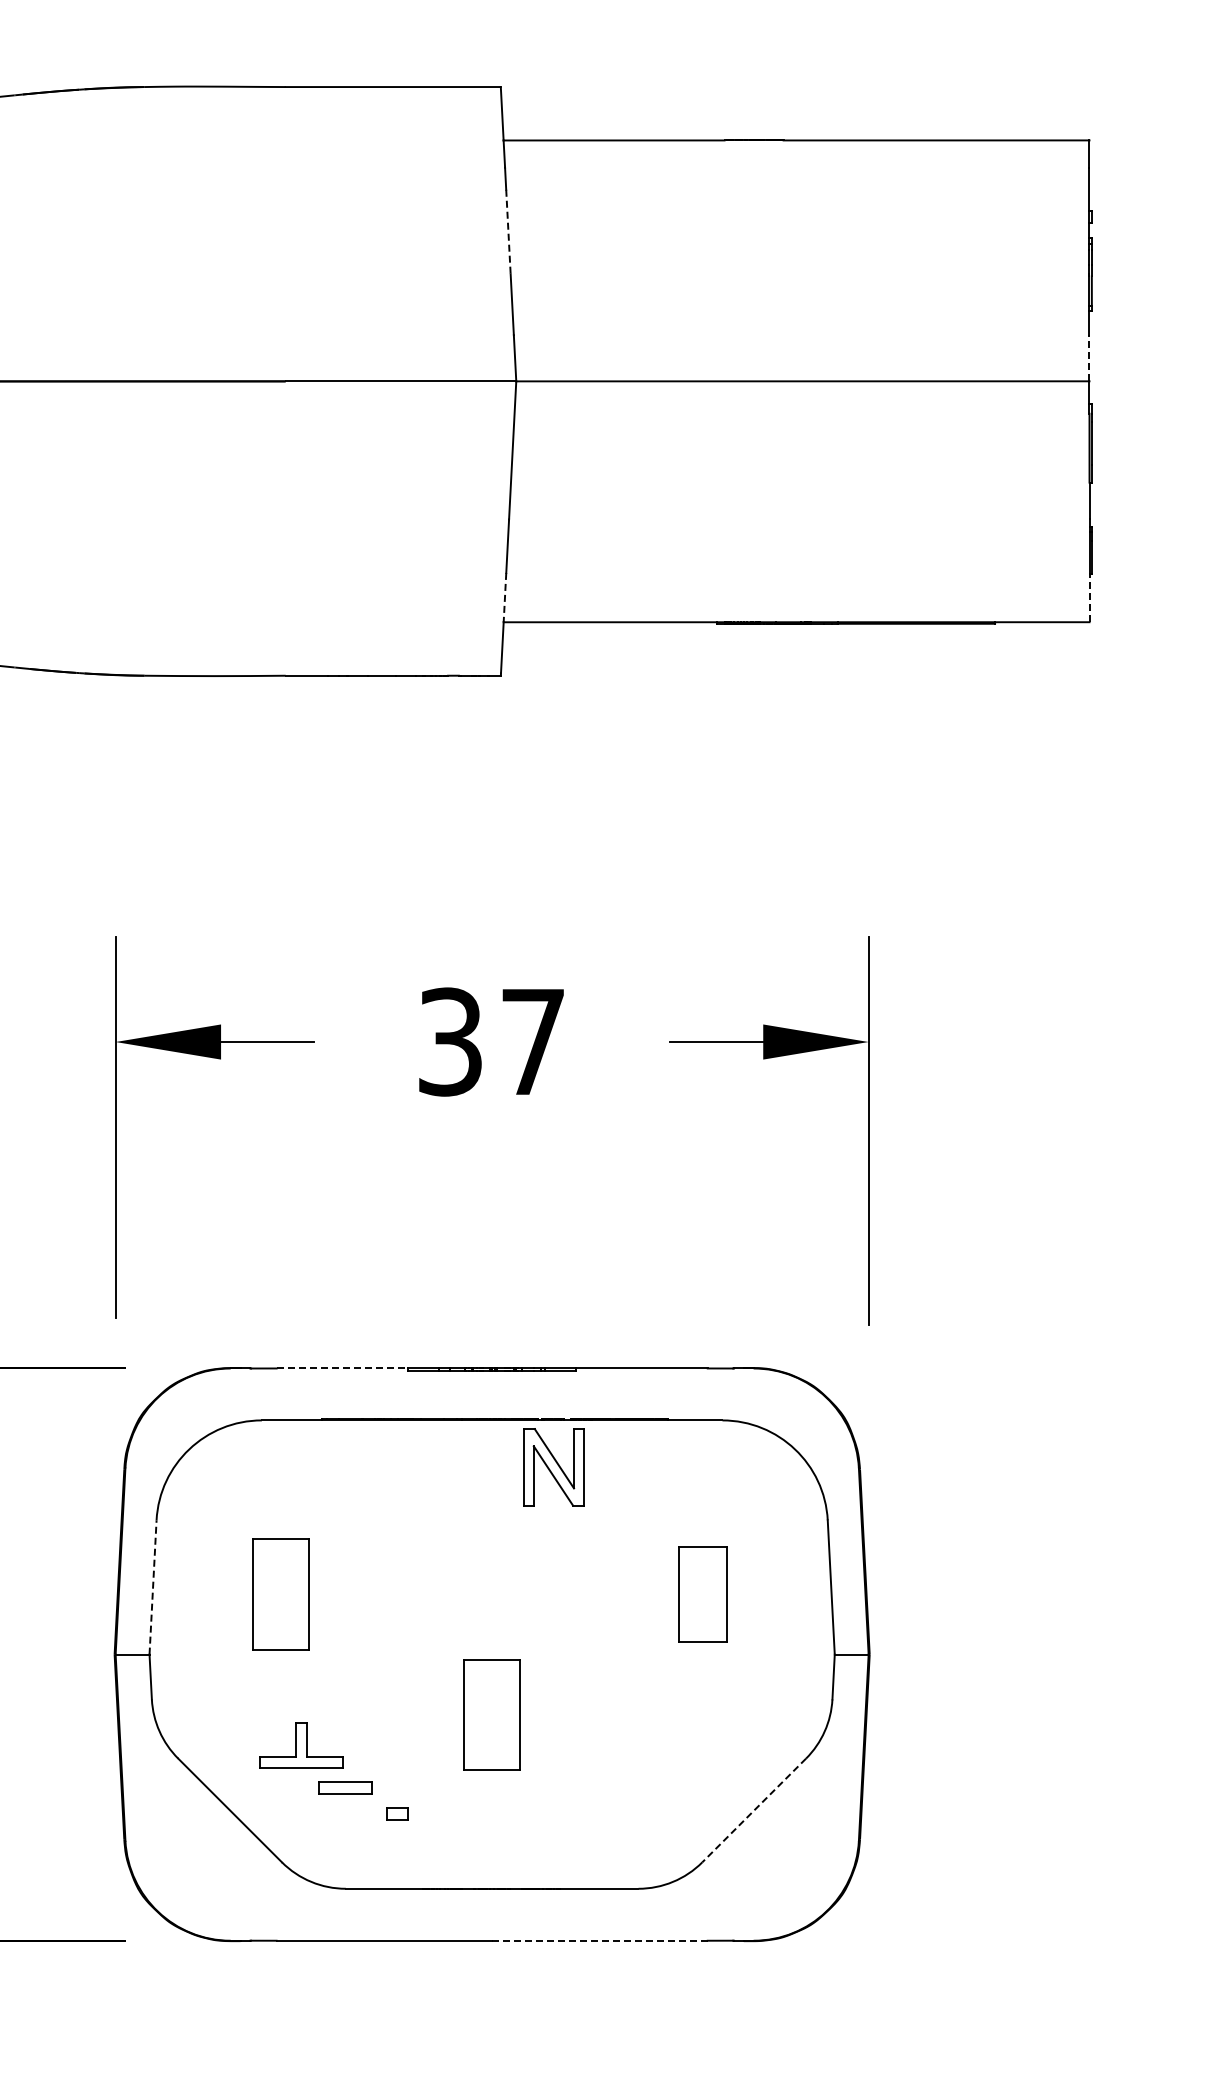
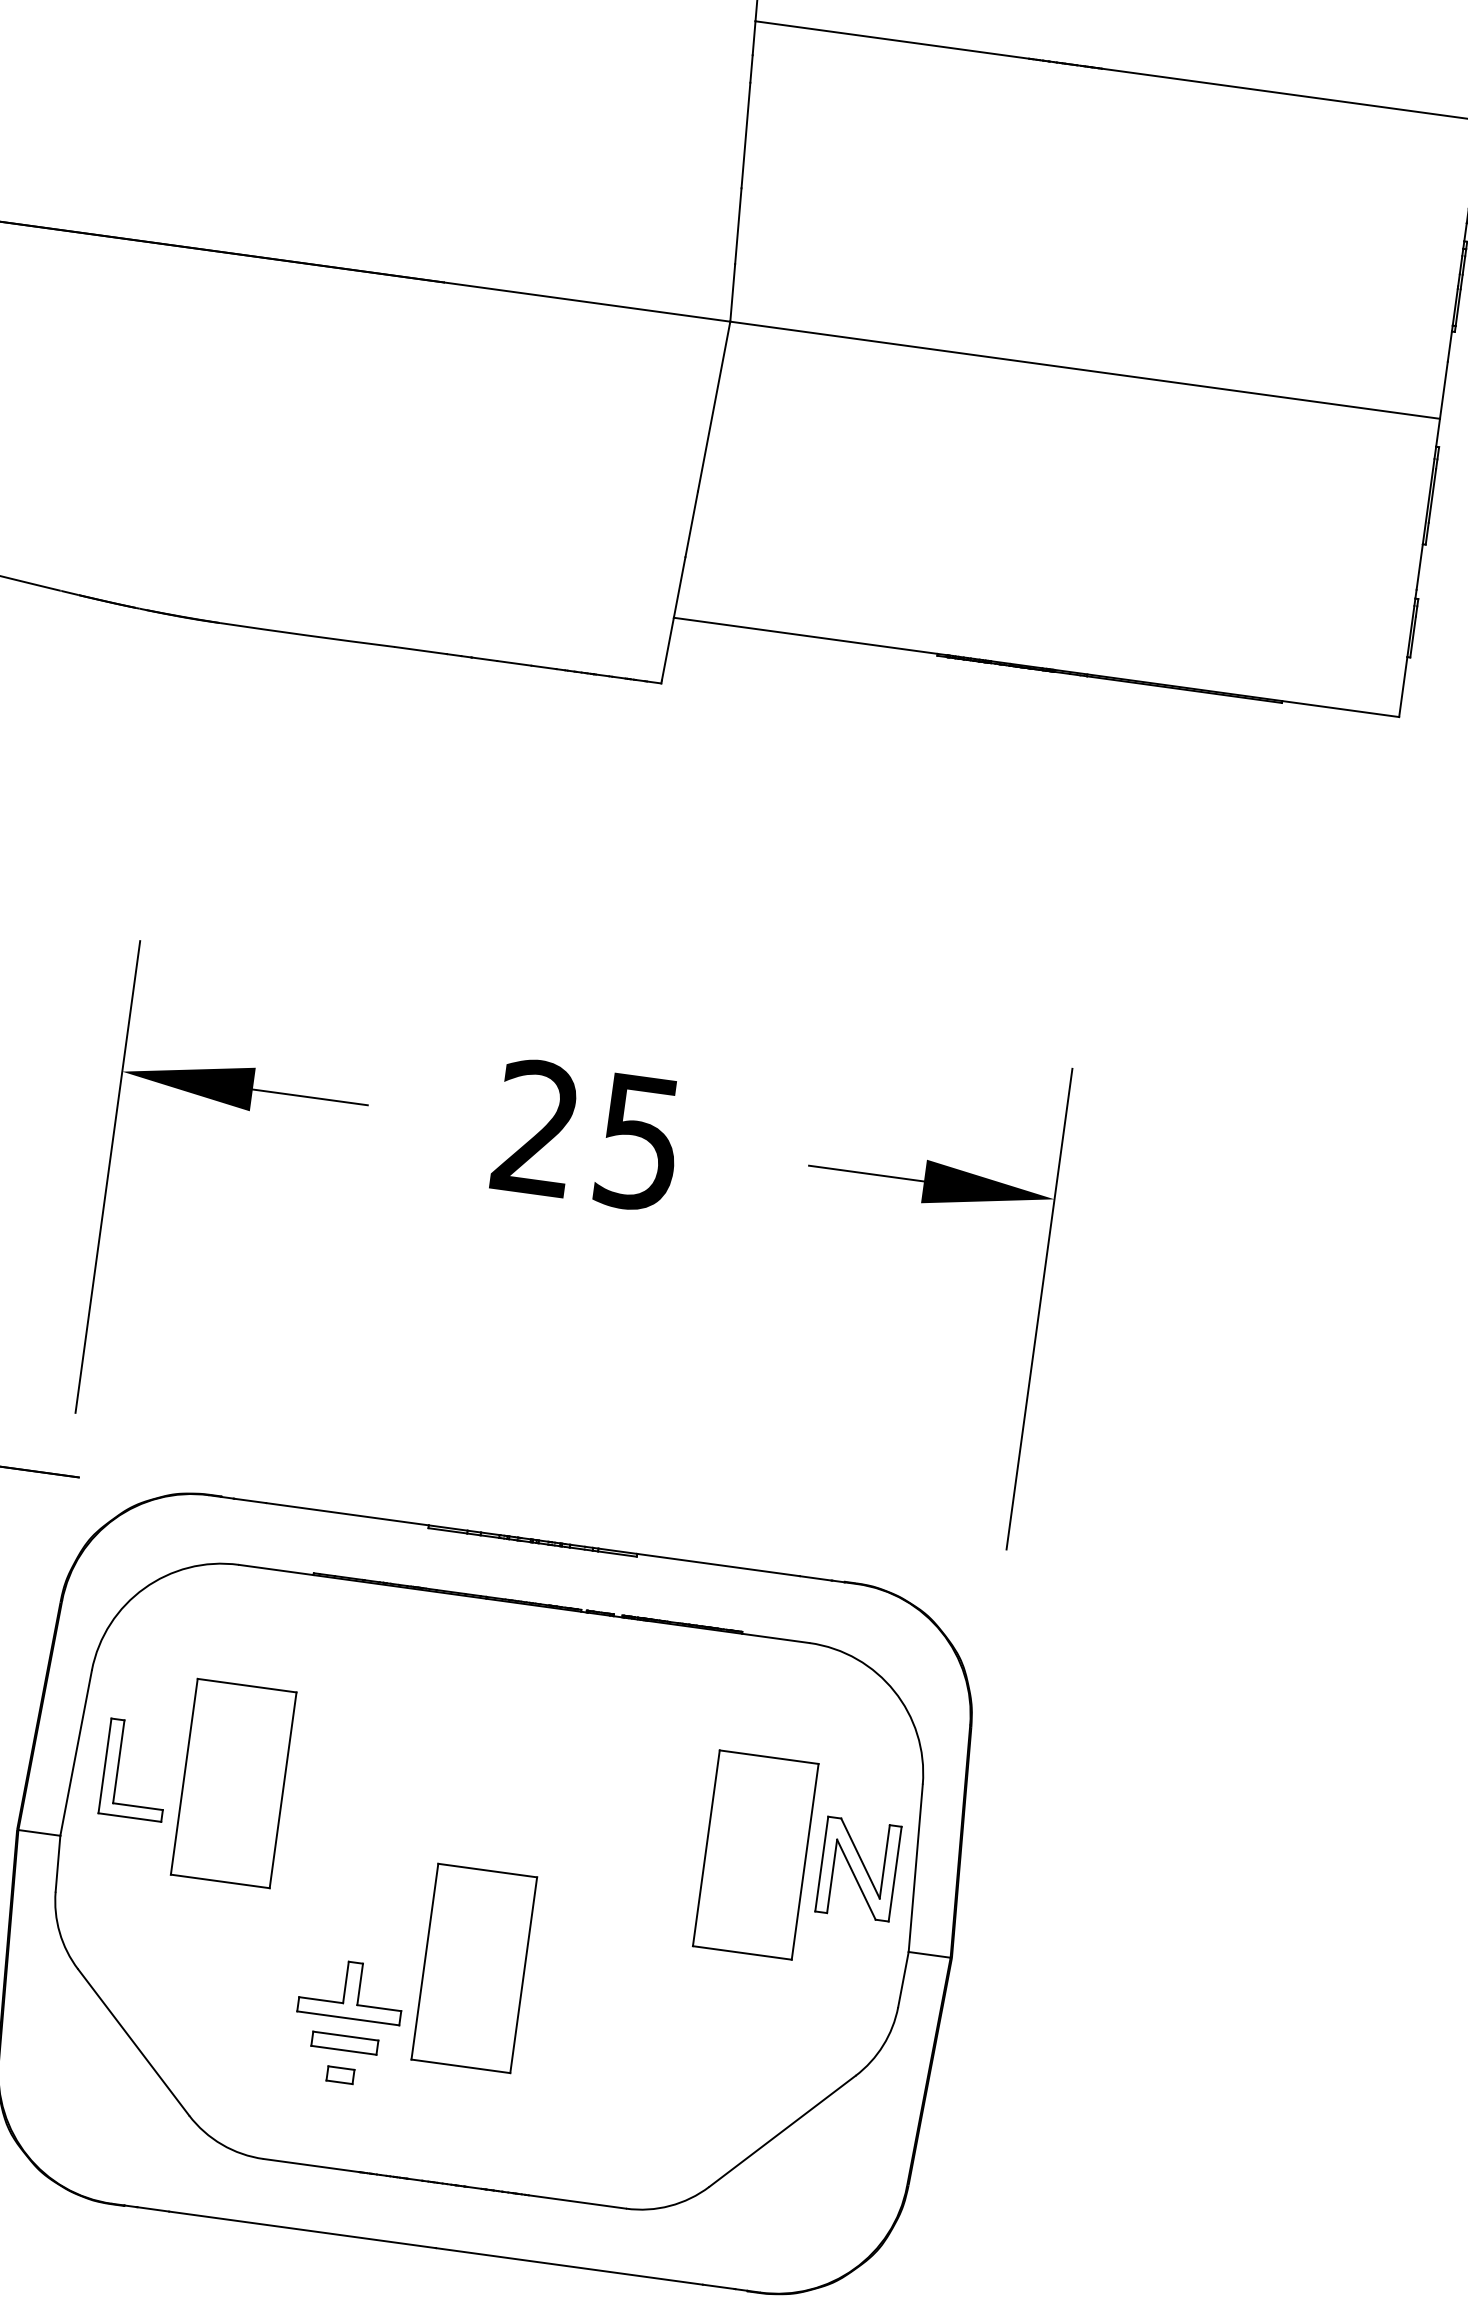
line: (508, 232) -> (745, 136), dashed -> solid
line: (1089, 357) -> (1444, 389), dashed -> solid
line: (504, 597) -> (679, 587), dashed -> solid
line: (1089, 597) -> (1403, 686), dashed -> solid
text: (491, 1041) -> (587, 1134), 37 -> 25
line: (342, 1368) -> (347, 1514), dashed -> solid
part: (553, 1467) -> (857, 1869), moved
line: (153, 1586) -> (76, 1752), dashed -> solid
part: (280, 1593) -> (232, 1782), size x1.43
part: (702, 1593) -> (755, 1853), size x1.67
part: (188, 1594) -> (118, 1767), added
part: (491, 1714) -> (473, 1967), size x1.43
part: (301, 1745) -> (351, 1990), moved
part: (345, 1787) -> (344, 2042), moved
line: (753, 1810) -> (781, 2131), dashed -> solid
line: (599, 1940) -> (568, 2266), dashed -> solid

